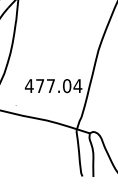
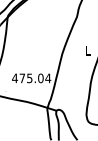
text: (50, 86) -> (29, 78), 477.04 -> 475.04

